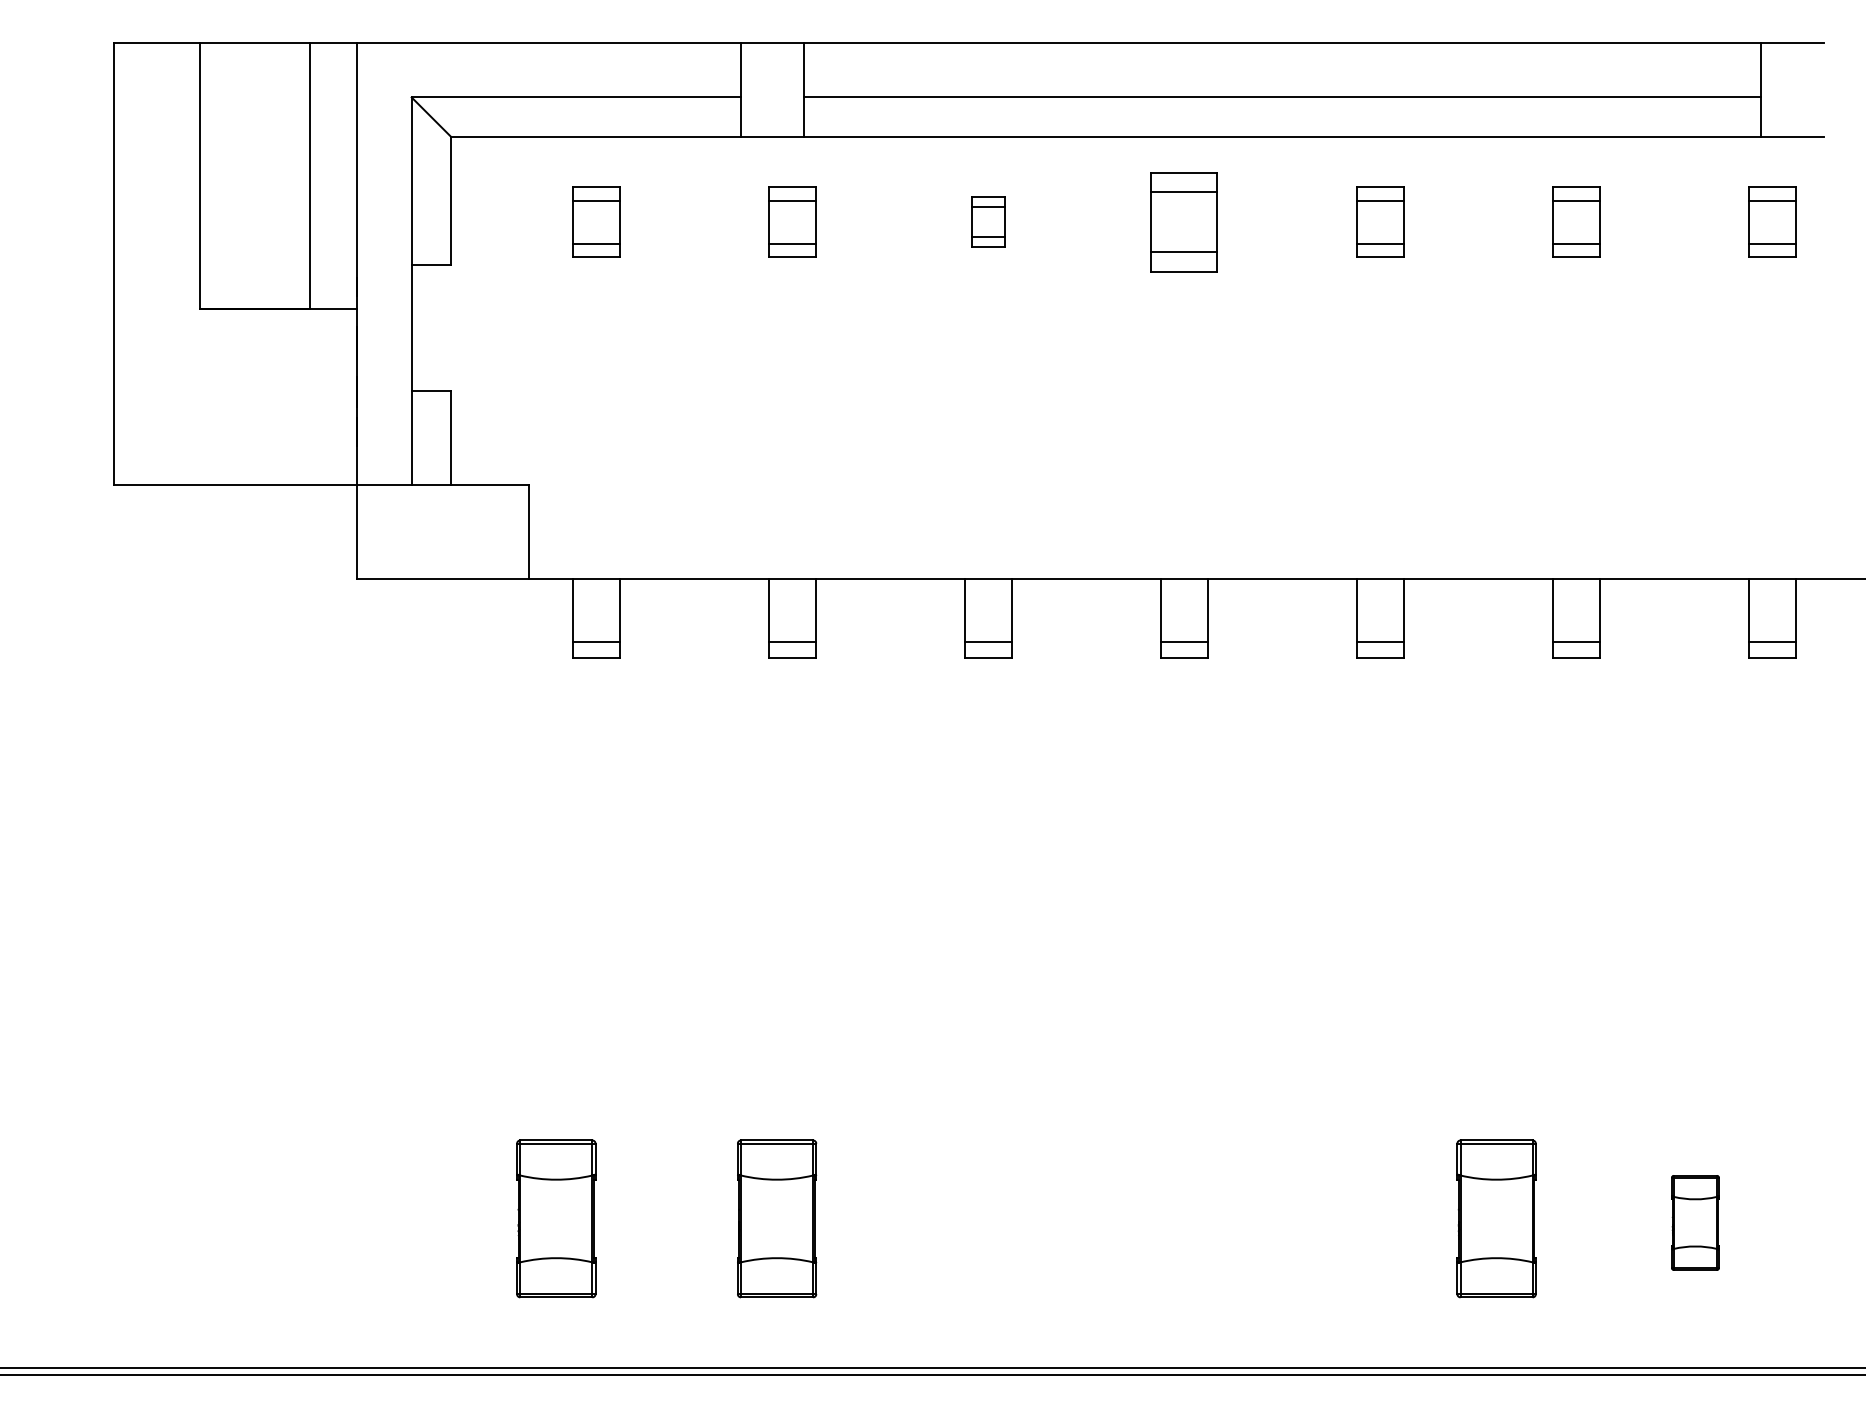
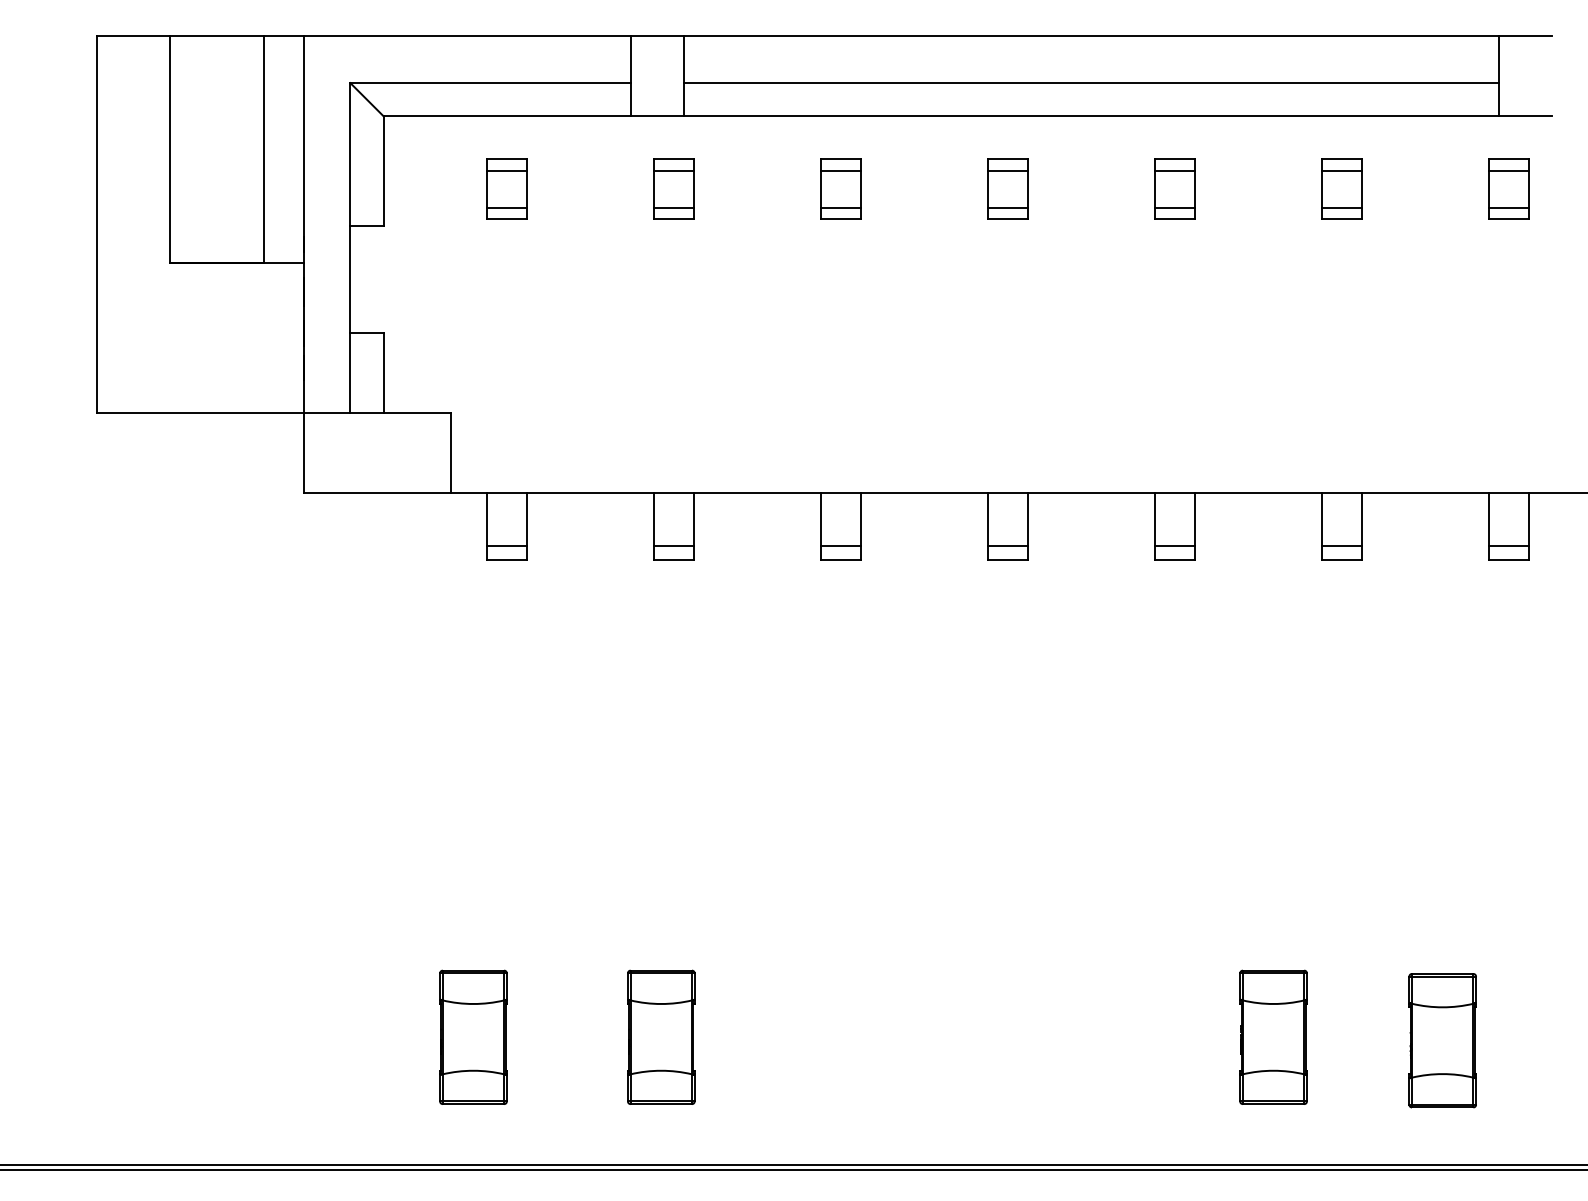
part: (988, 221) -> (841, 188), size x1.43
part: (1184, 221) -> (1008, 188), size x0.71
part: (1695, 1222) -> (1442, 1040), size x1.67

